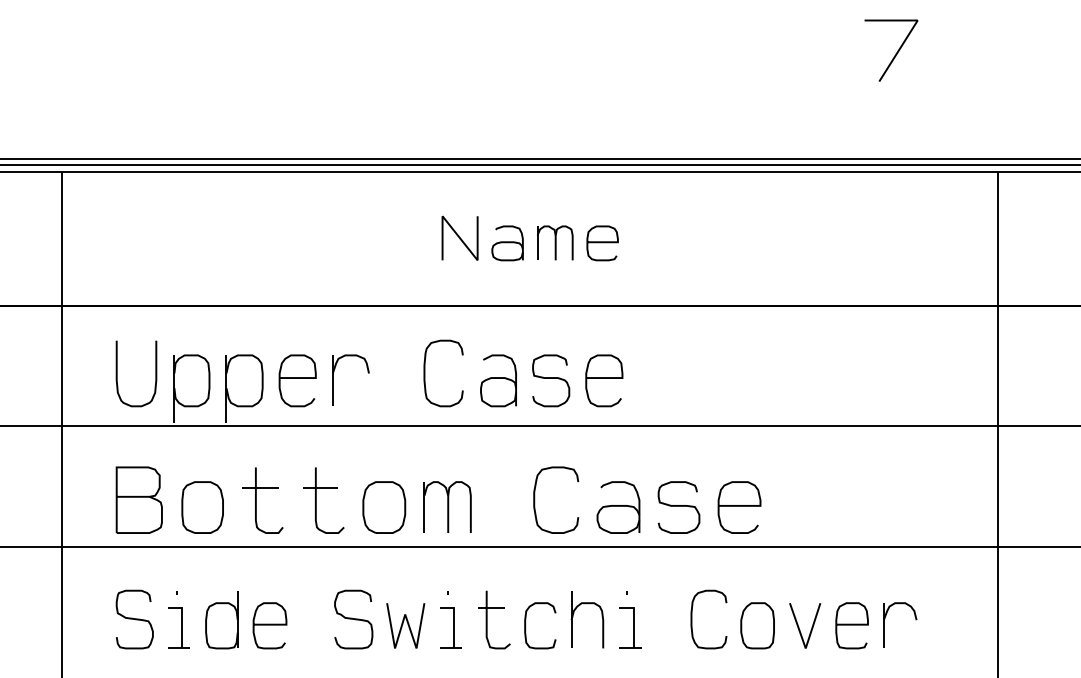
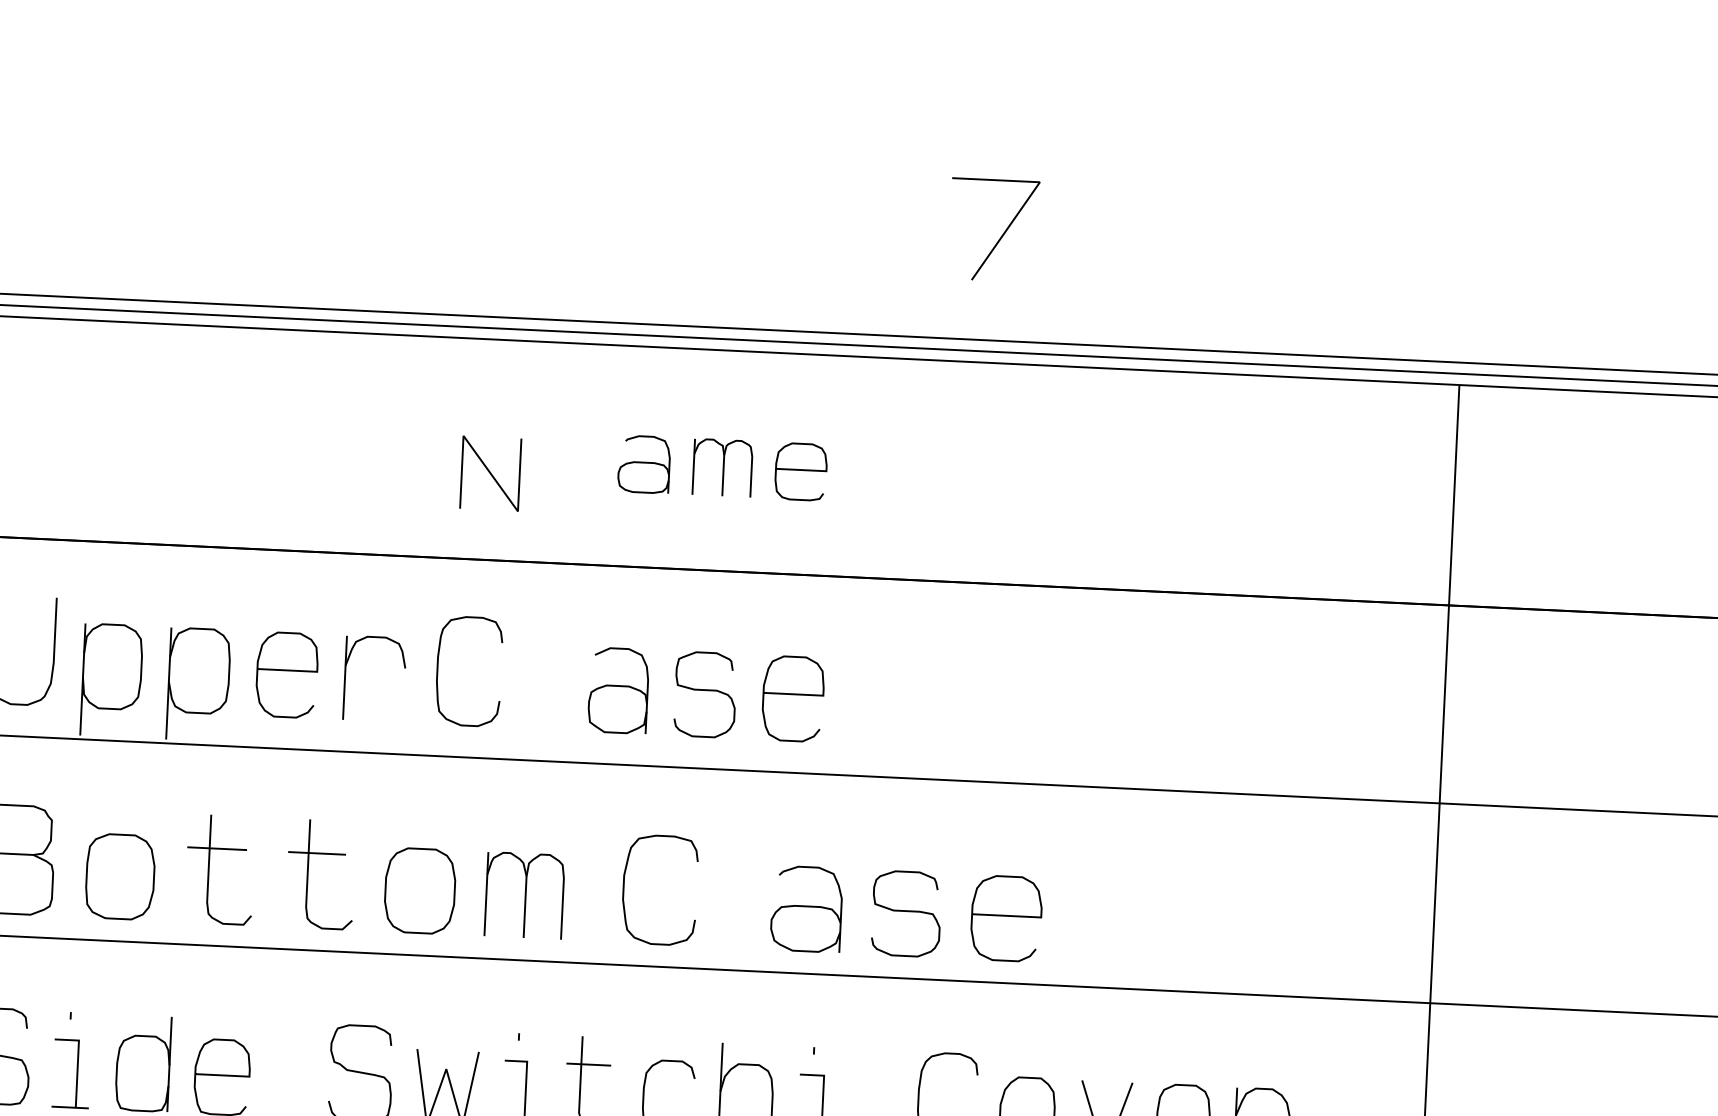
curve: (895, 53) -> (1000, 235), moved
curve: (459, 237) -> (489, 472), moved
curve: (425, 373) -> (439, 670), moved
curve: (535, 499) -> (625, 887), moved

